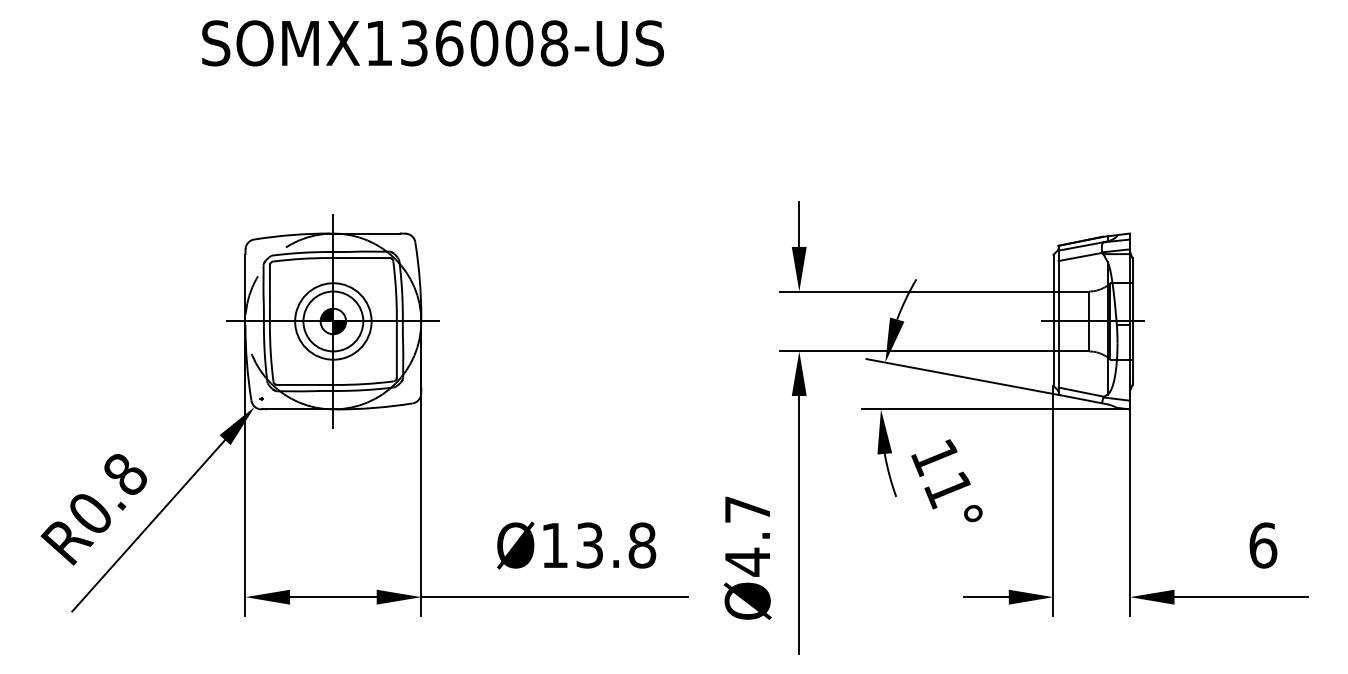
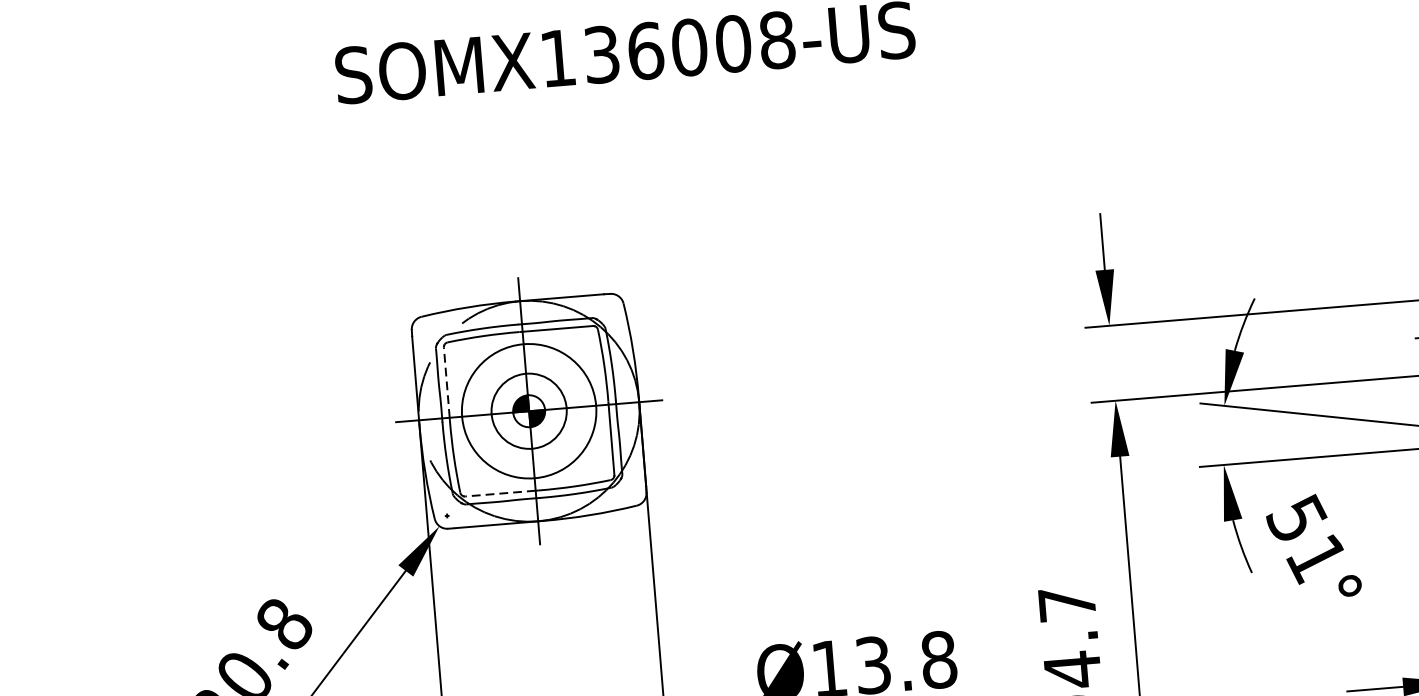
line: (269, 292) -> (446, 381), solid -> dashed
circle: (333, 321) -> (529, 411), size x1.4
line: (304, 384) -> (499, 493), solid -> dashed
text: (935, 457) -> (1296, 519), 11° -> 51°

